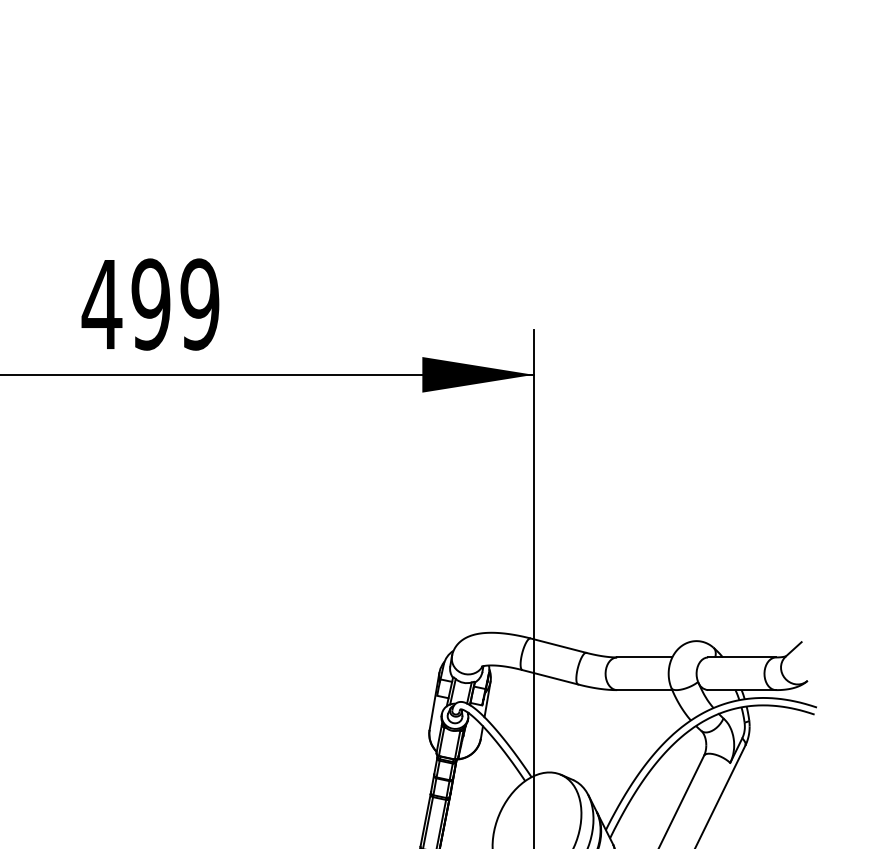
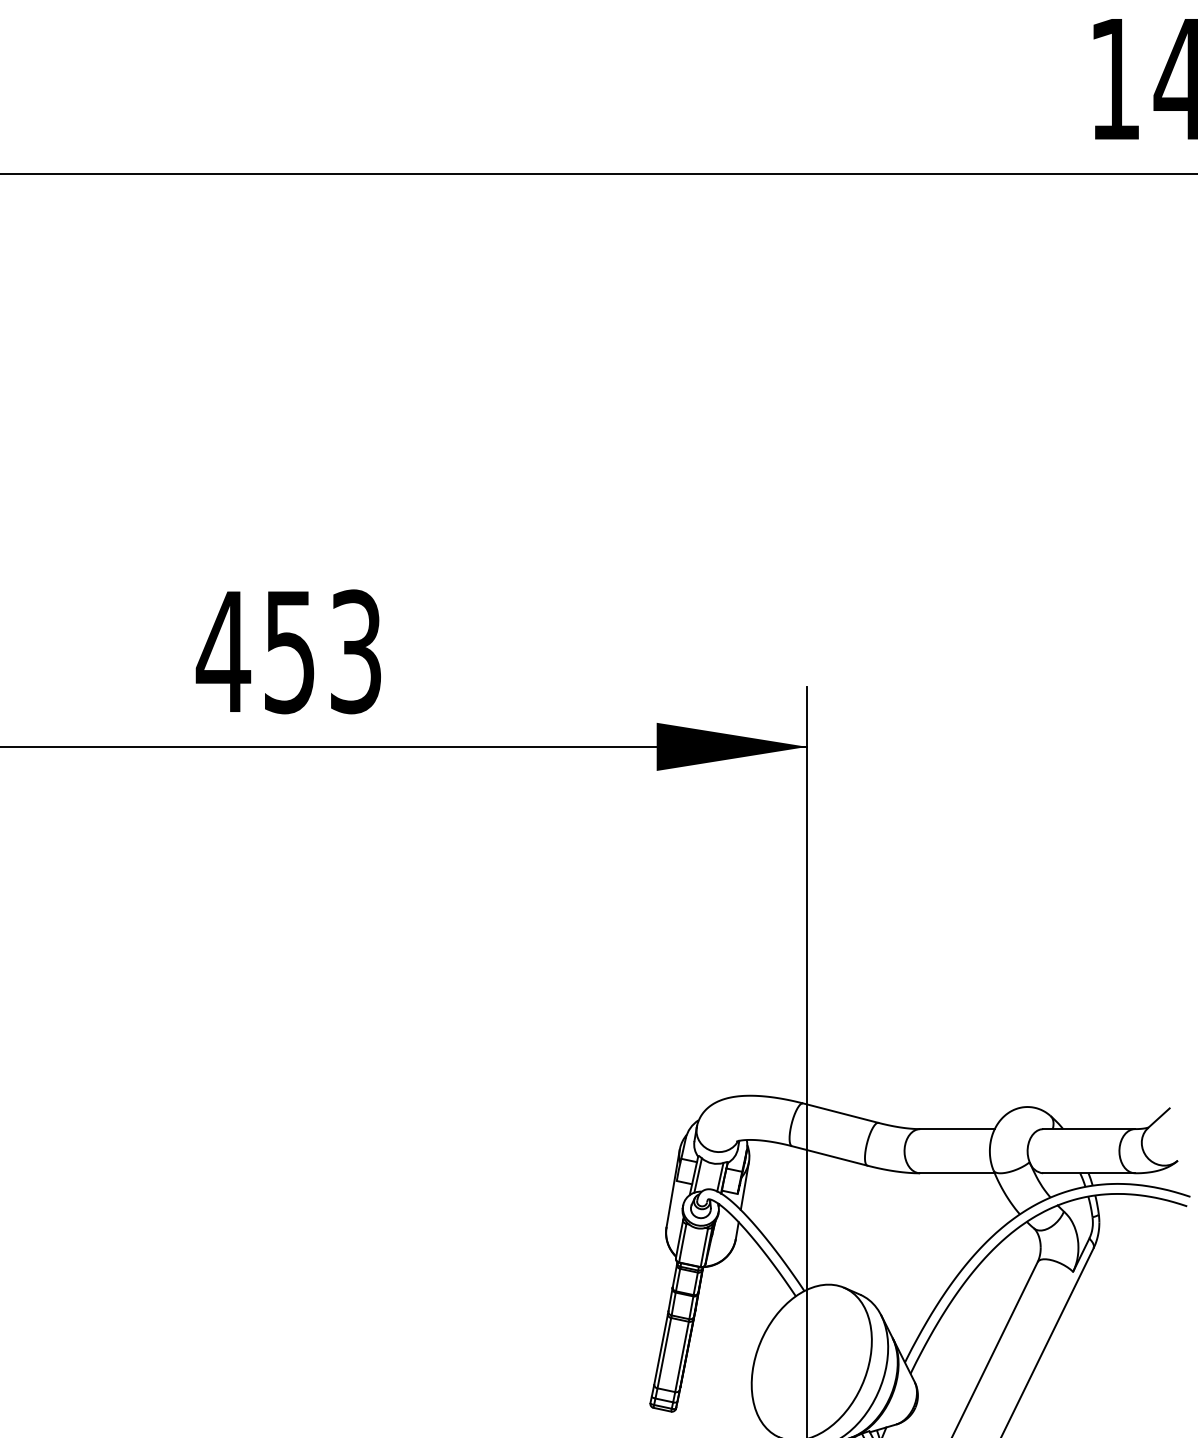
text: (175, 304) -> (322, 651), 499 -> 453

